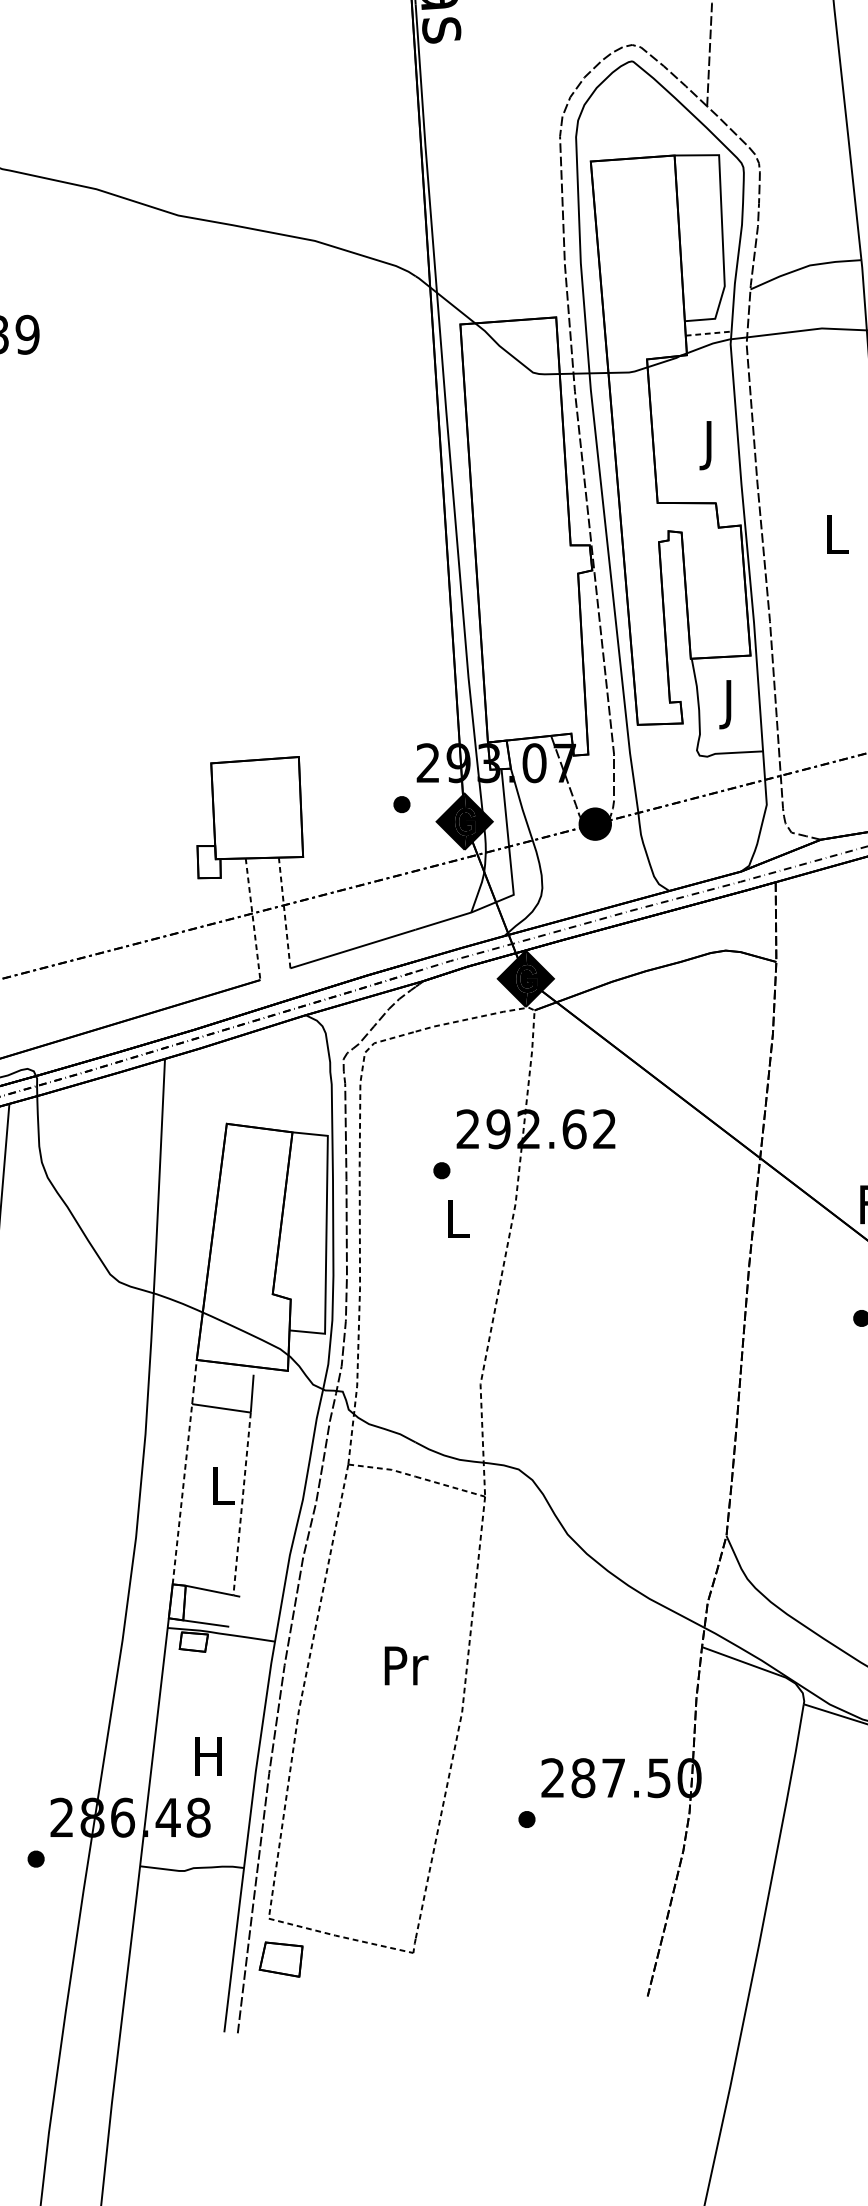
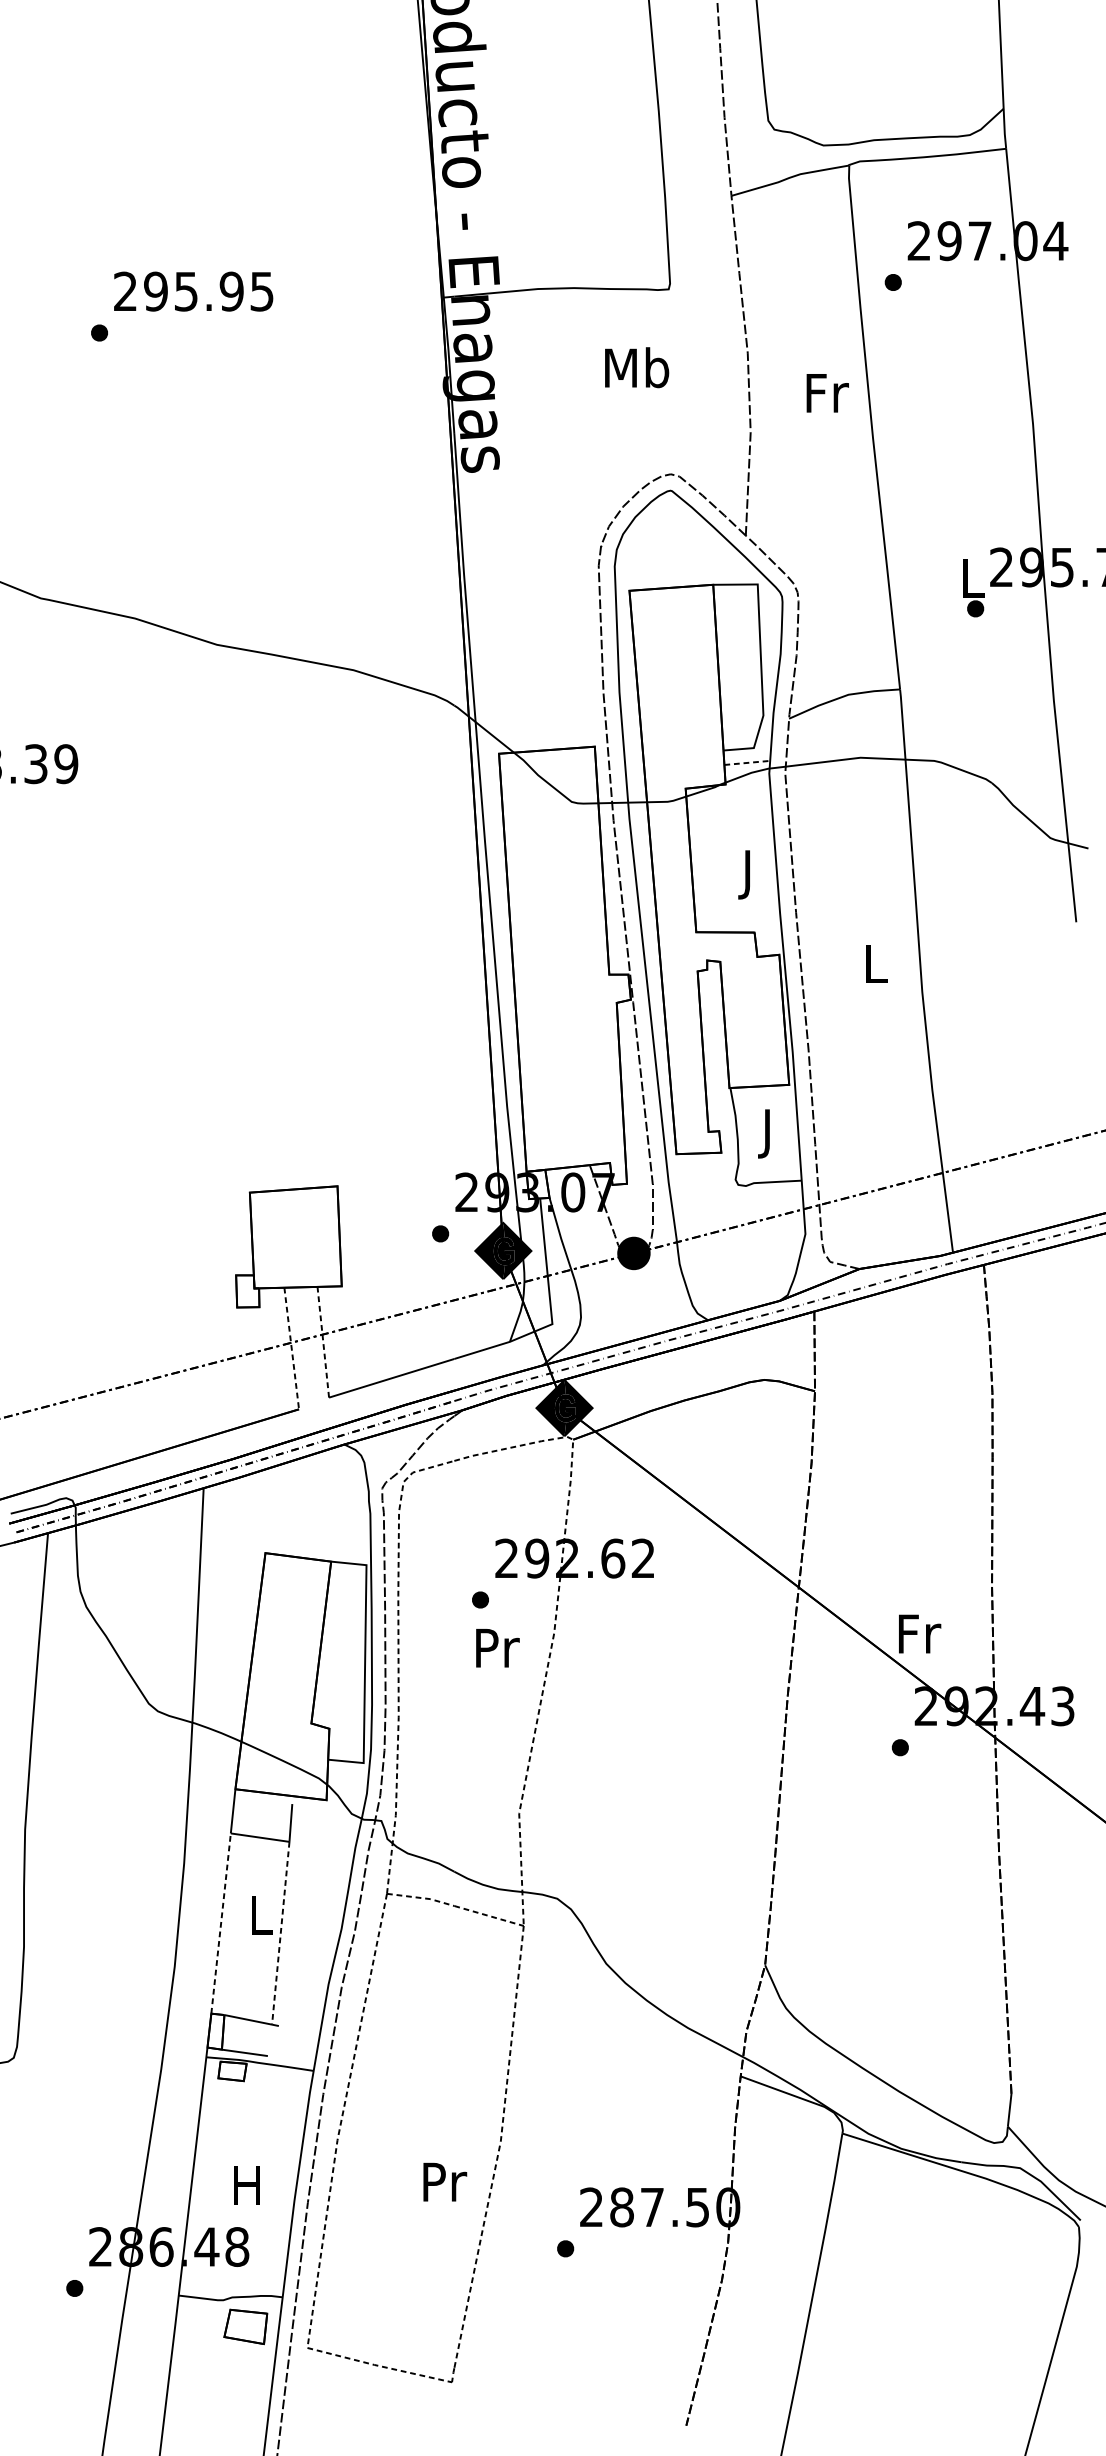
text: (458, 1218) -> (497, 1647), L -> Pr
line: (194, 1381) -> (233, 1810), dashed -> solid
text: (406, 1665) -> (445, 2181), moved
part: (280, 1959) -> (245, 2326), moved

